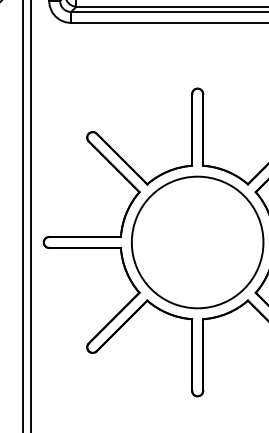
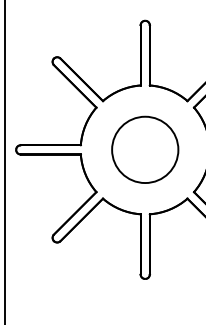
circle: (197, 242) -> (145, 149), size x0.6

